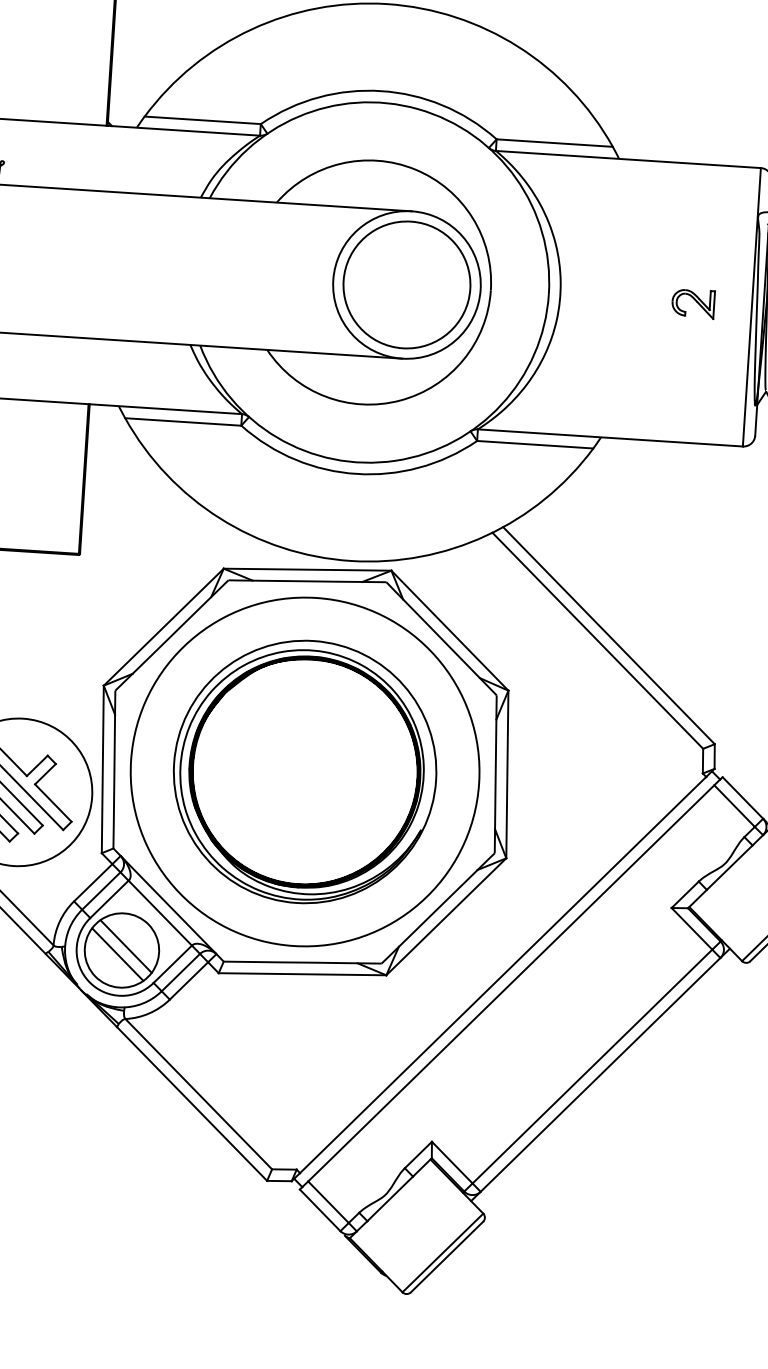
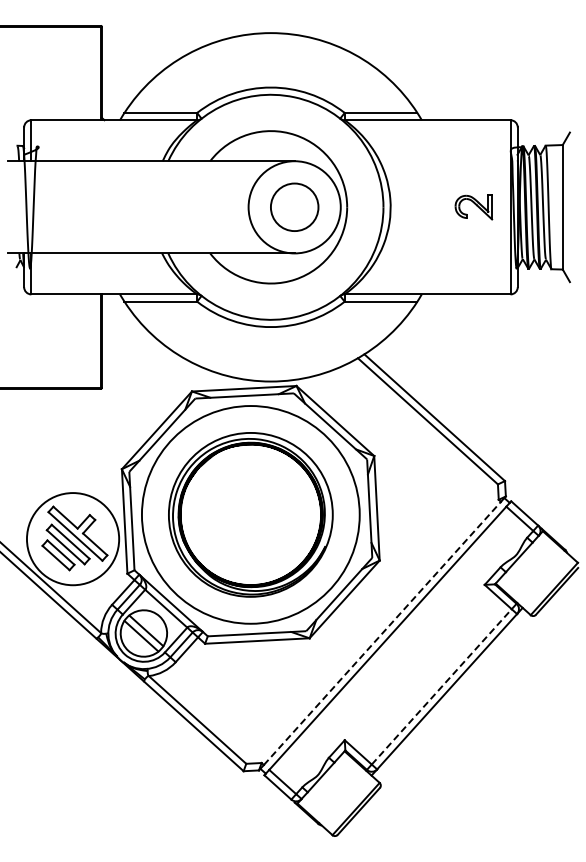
circle: (406, 283) -> (294, 206), size x0.6
part: (692, 303) -> (473, 207), size x1.4
line: (503, 975) -> (382, 633), solid -> dashed
line: (592, 1065) -> (441, 686), solid -> dashed

